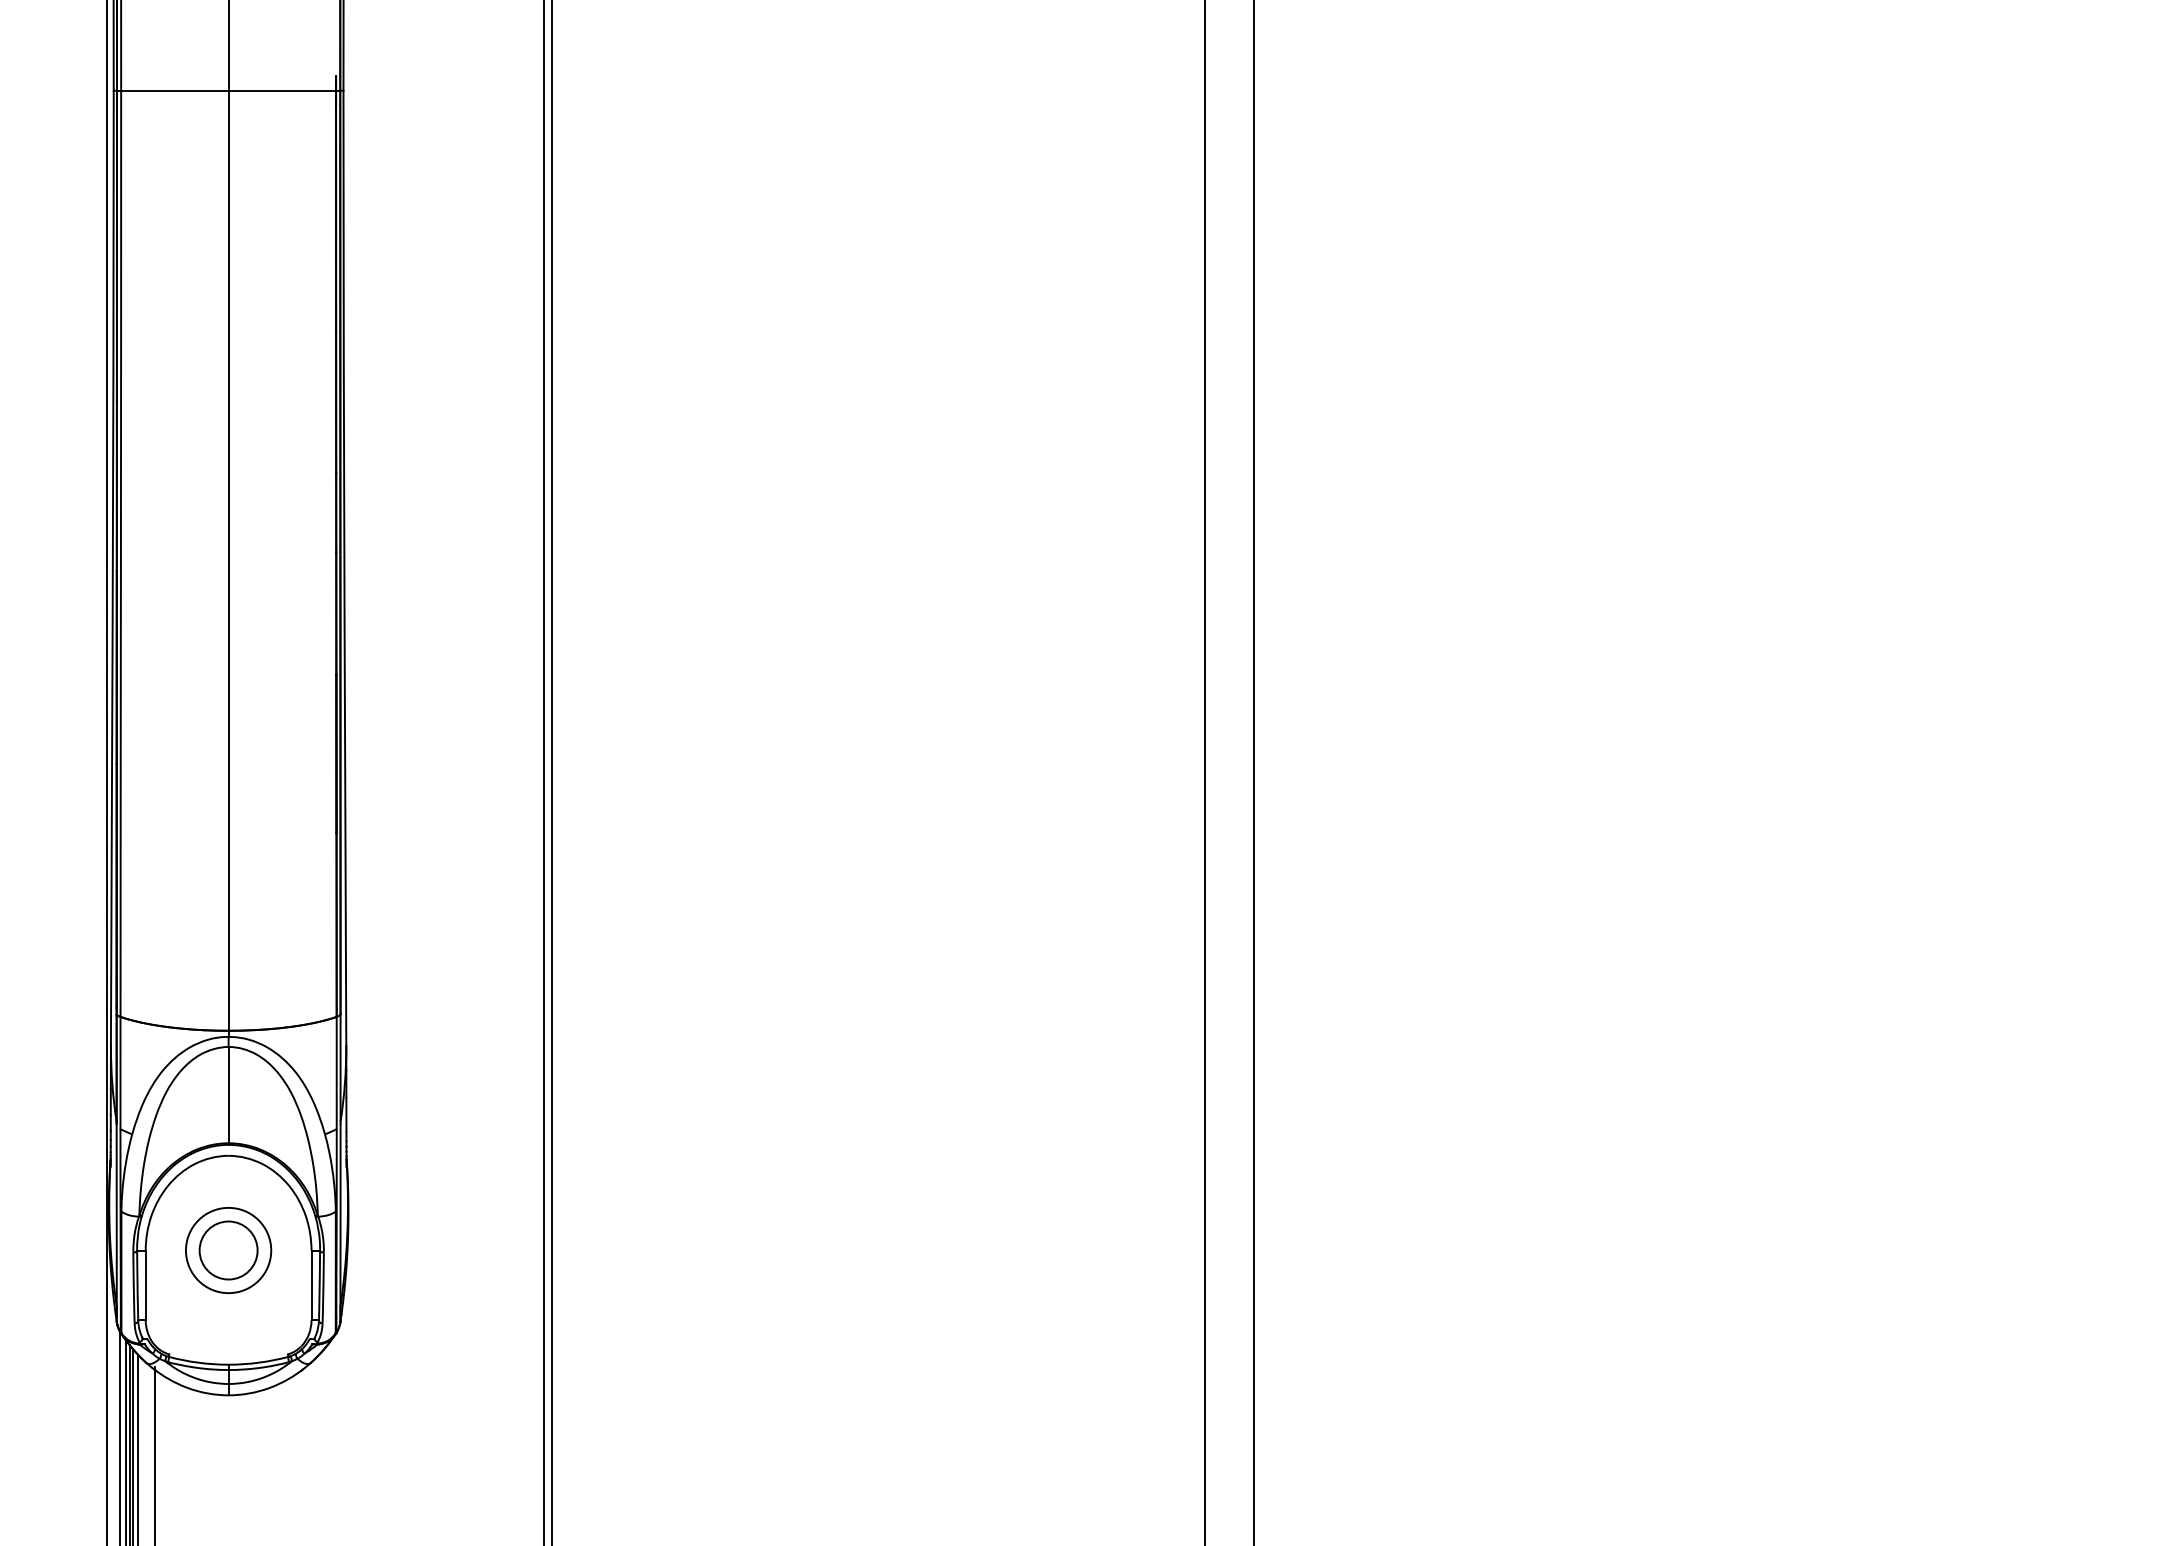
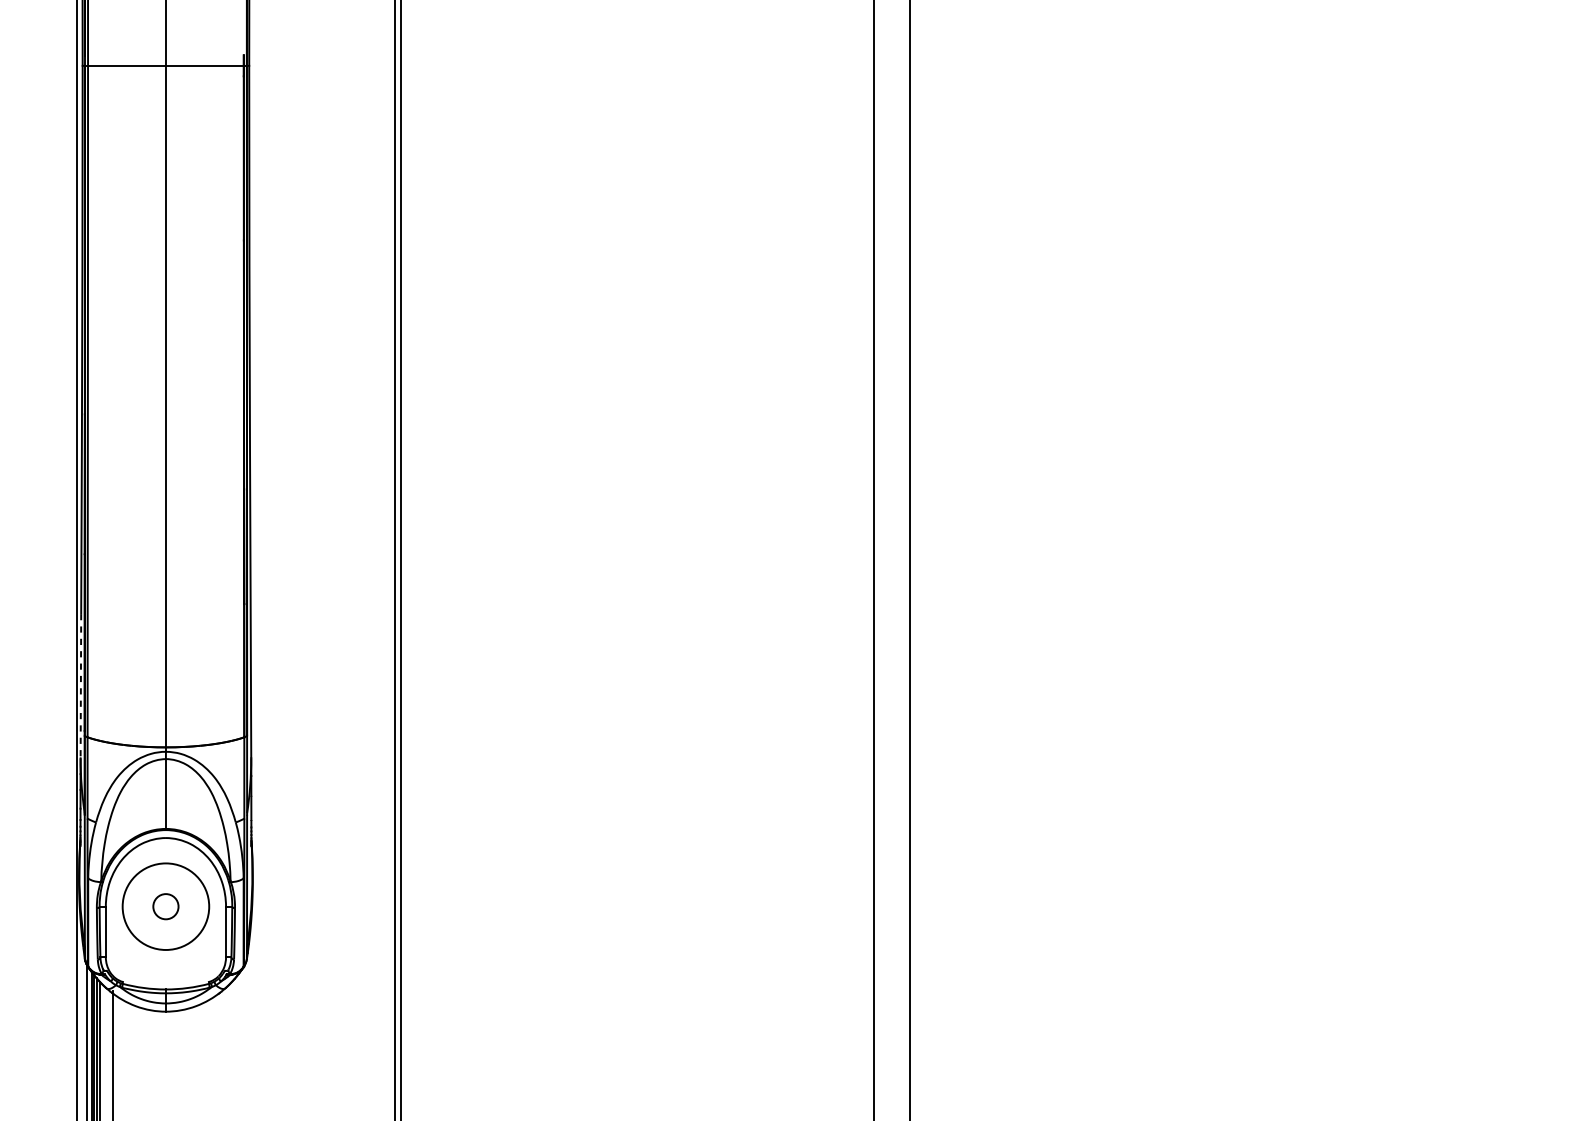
line: (111, 946) -> (81, 686), solid -> dashed
circle: (228, 1250) -> (165, 906), size x0.6
circle: (228, 1250) -> (165, 906), size x1.4

